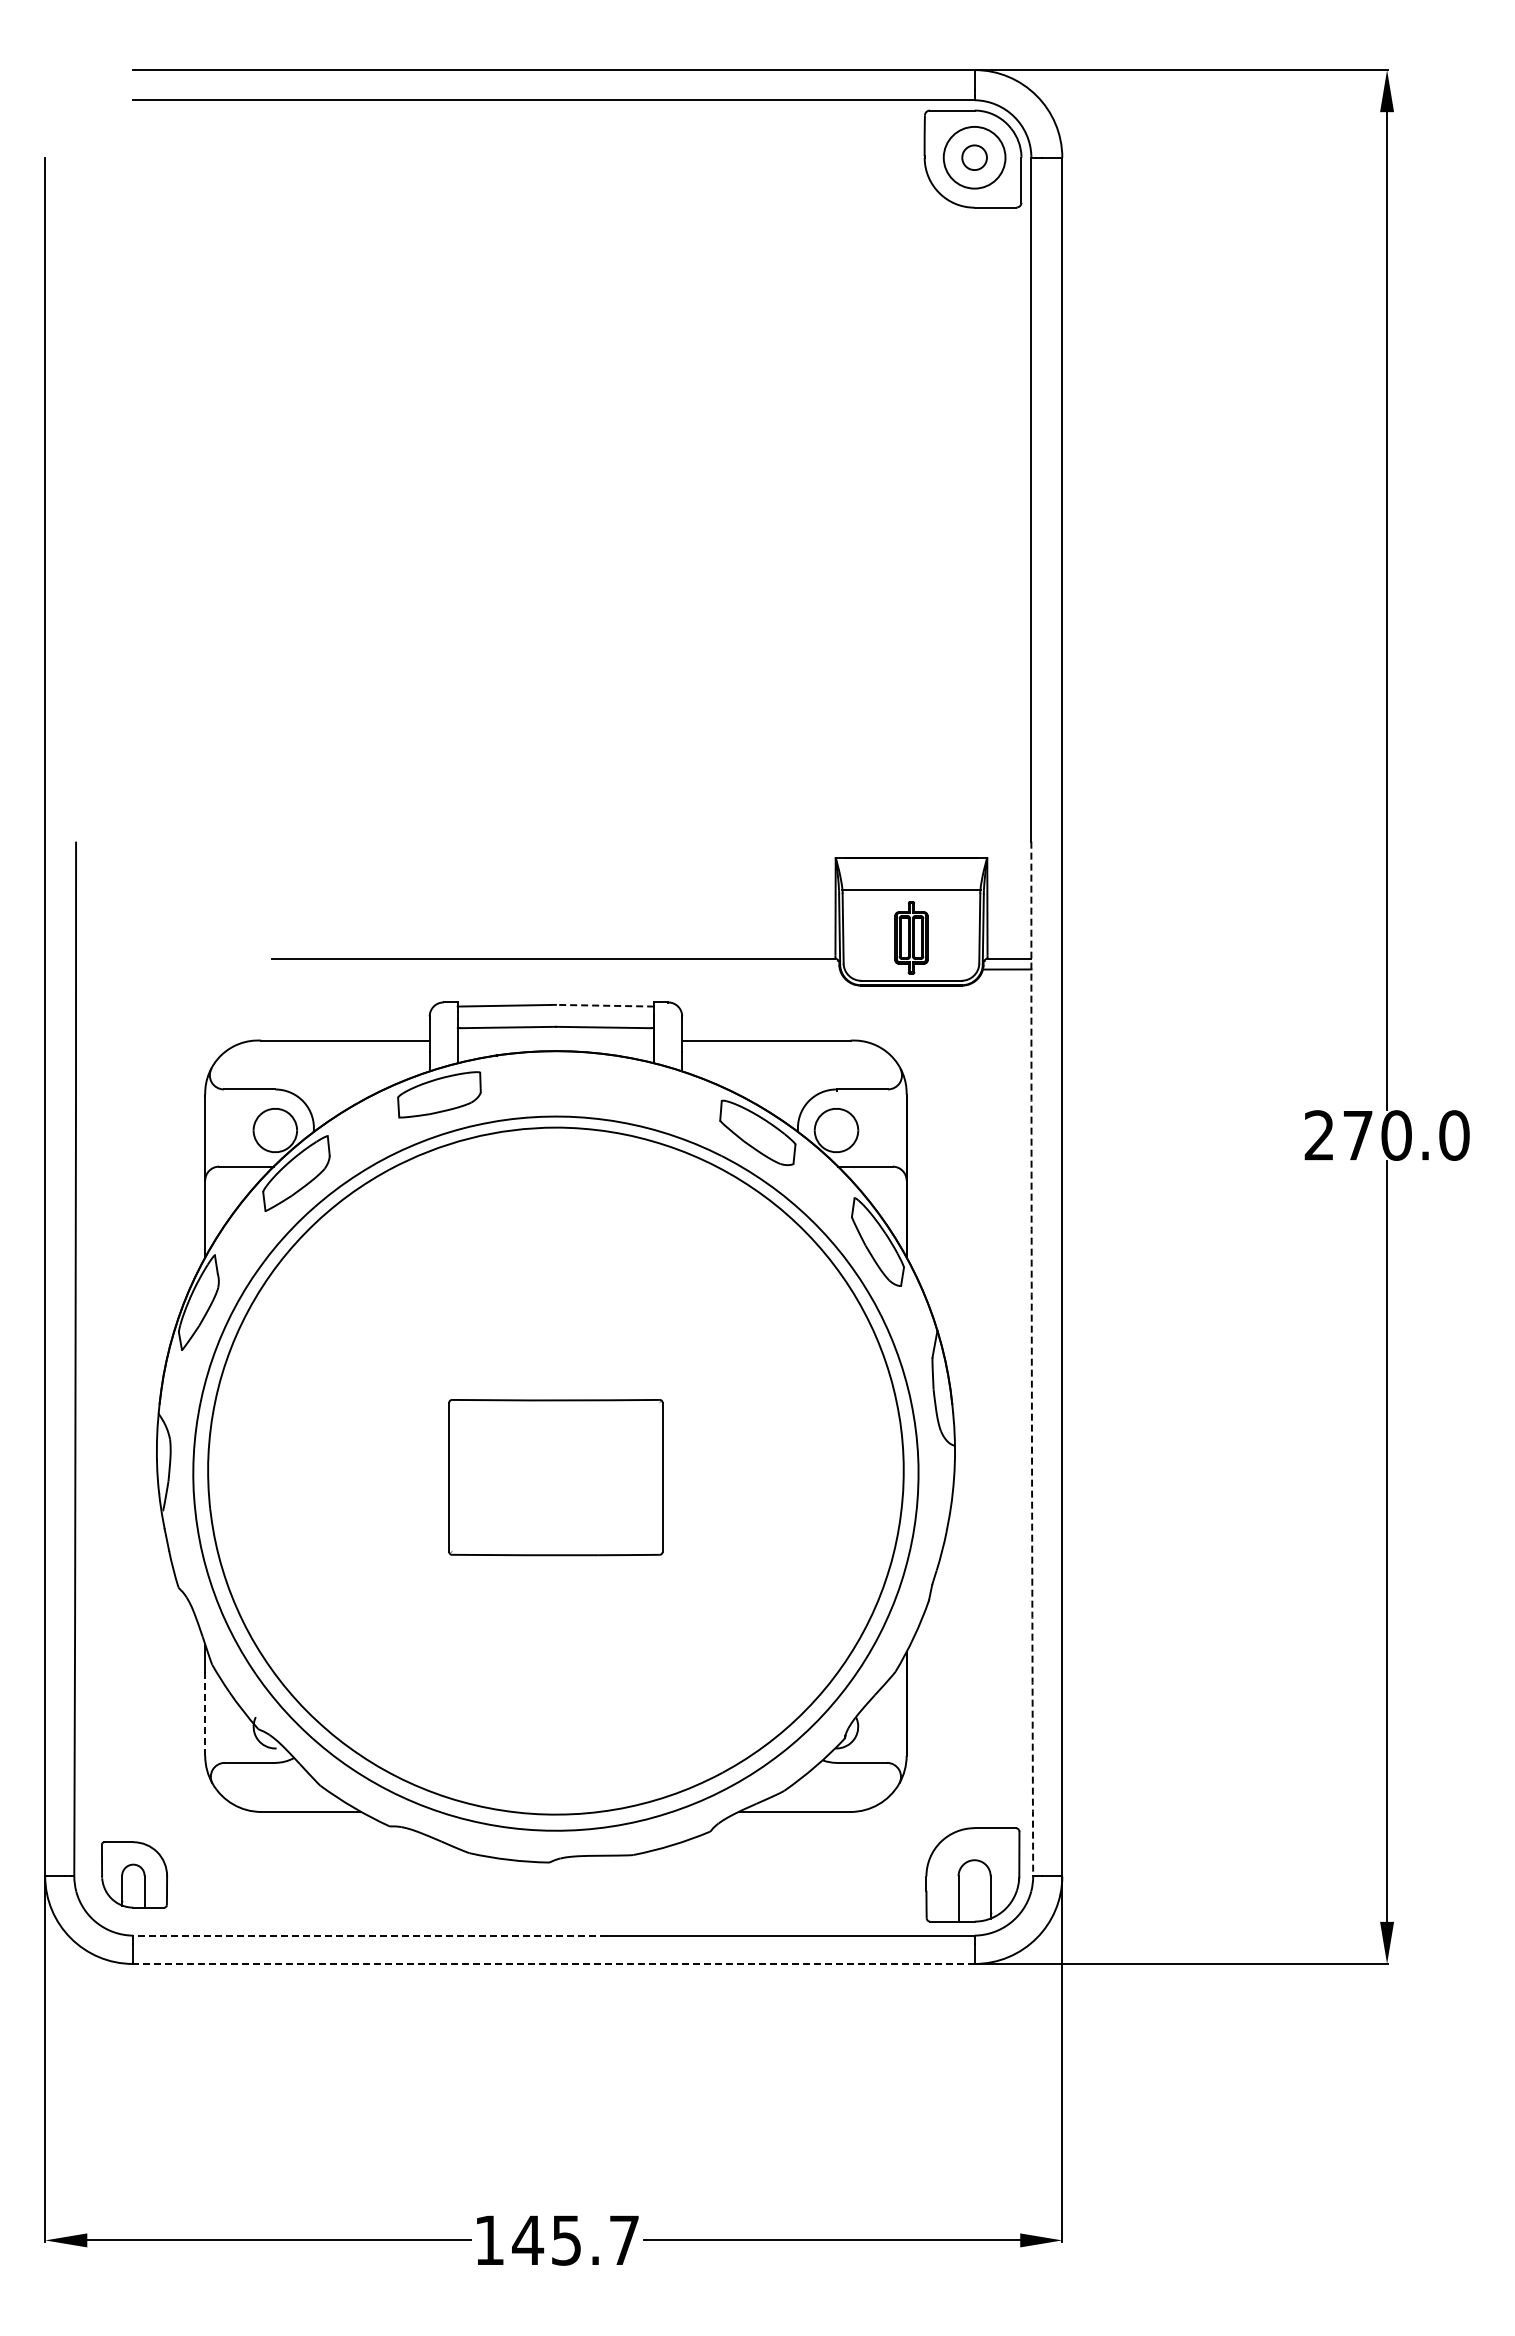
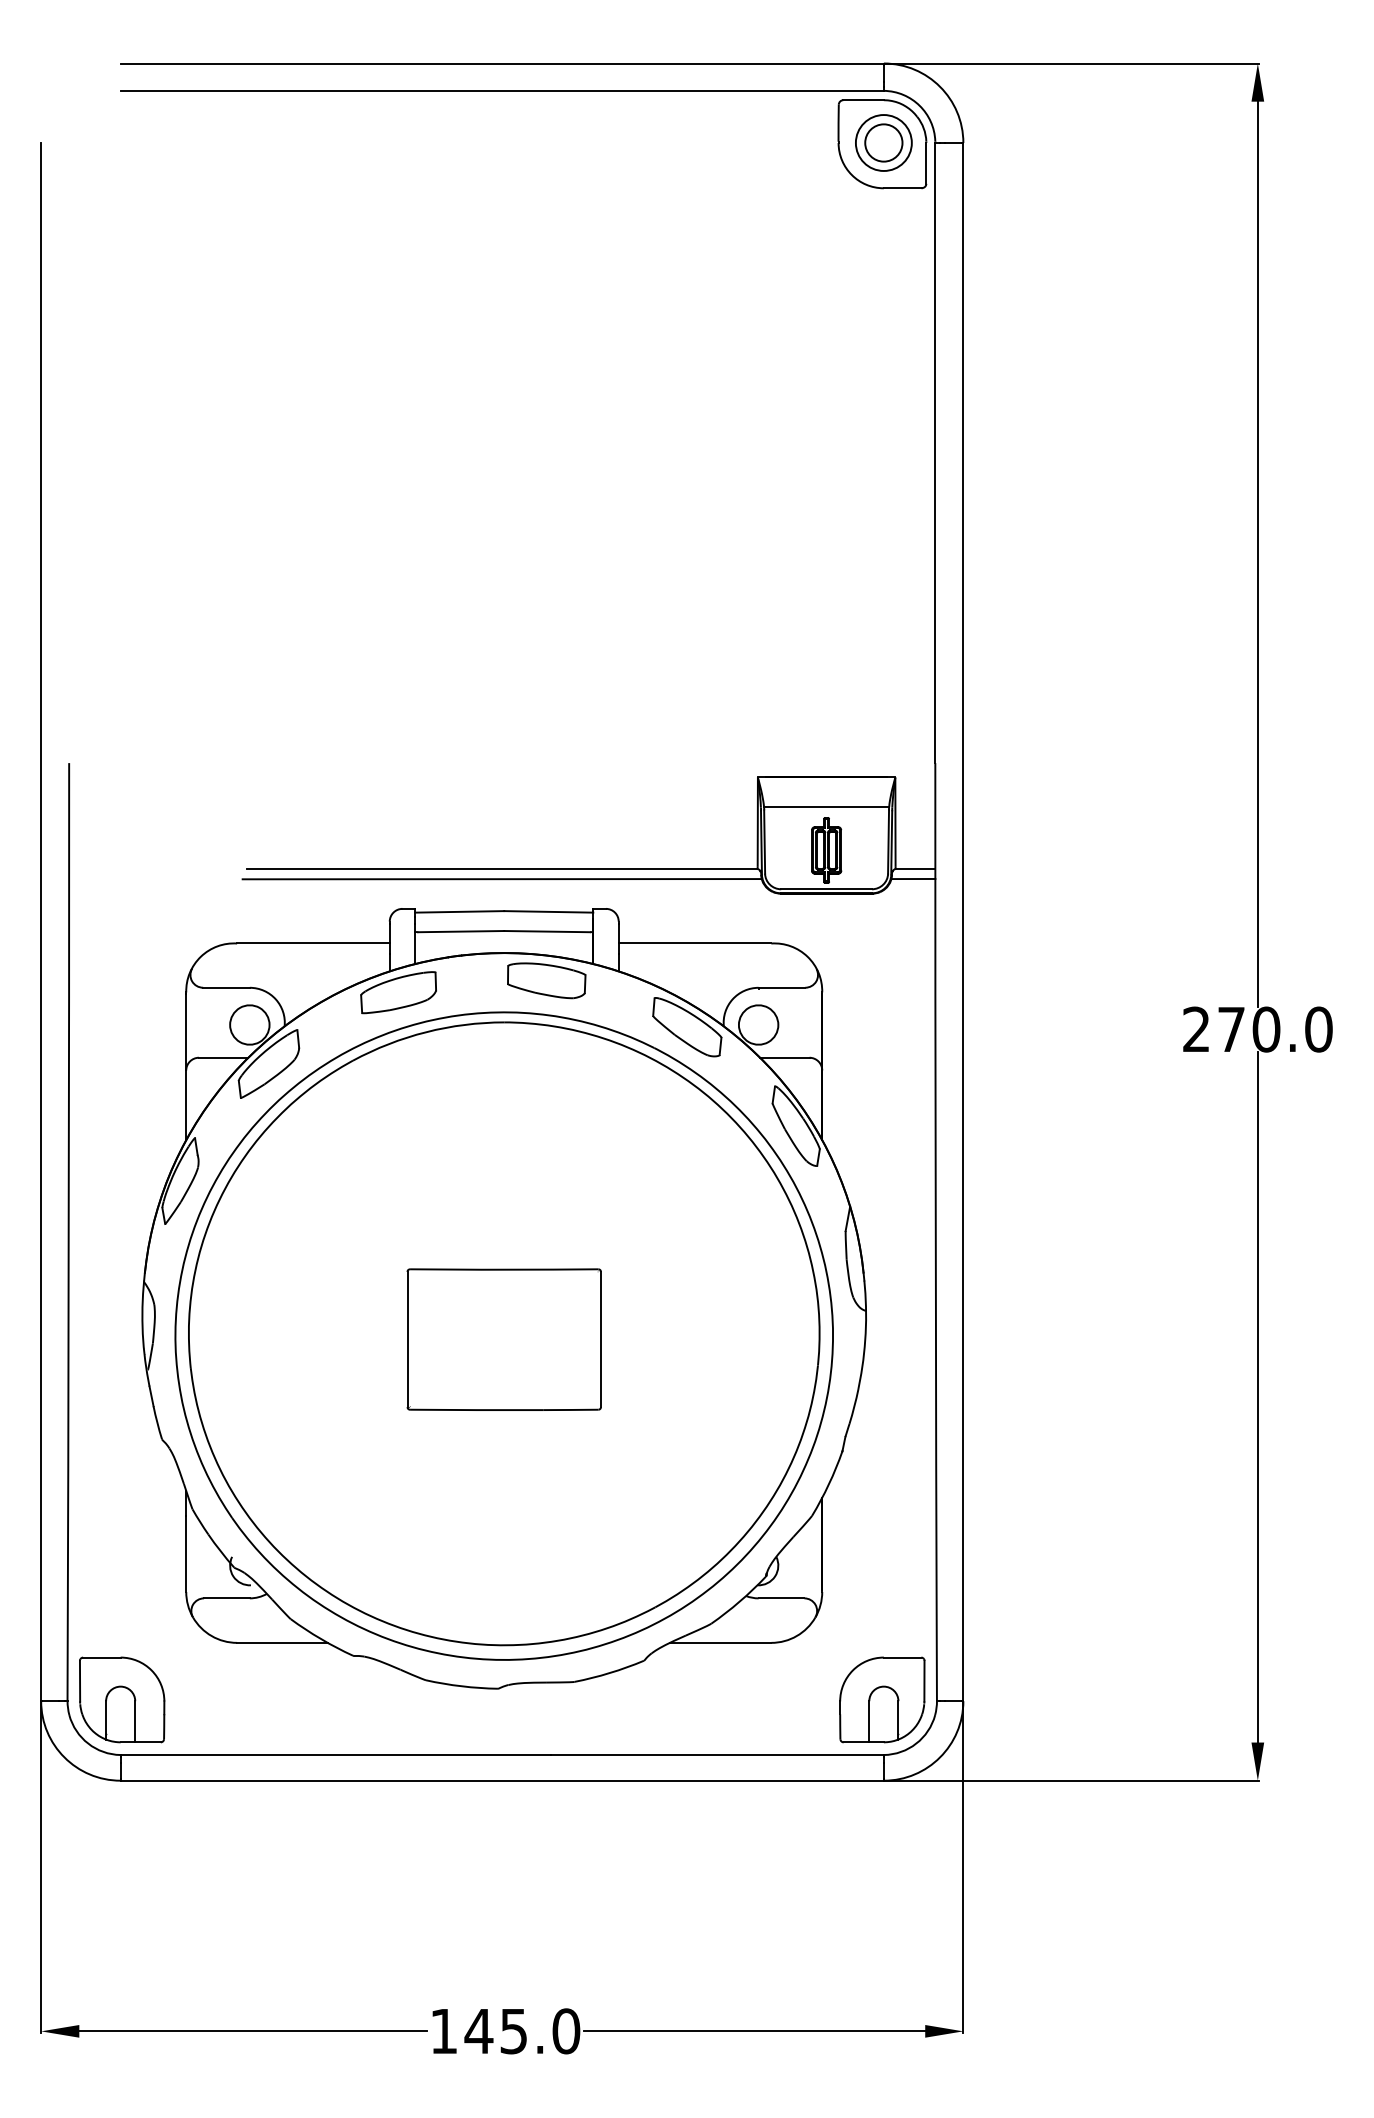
circle: (974, 157) -> (883, 142), size x1.67
line: (553, 969) -> (502, 879), added
line: (604, 1005) -> (548, 911), dashed -> solid
part: (602, 1081) -> (546, 980), added
arc: (1031, 1358) -> (935, 1231), dashed -> solid
line: (205, 1714) -> (186, 1554), dashed -> solid
part: (134, 1874) -> (122, 1699), size x1.43
line: (369, 1935) -> (335, 1754), dashed -> solid
line: (553, 1963) -> (502, 1780), dashed -> solid
text: (624, 2240) -> (566, 2031), 145.7 -> 145.0

